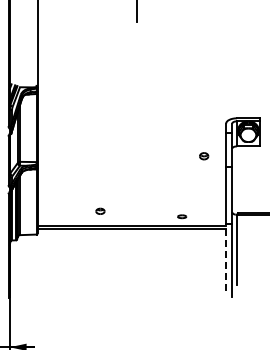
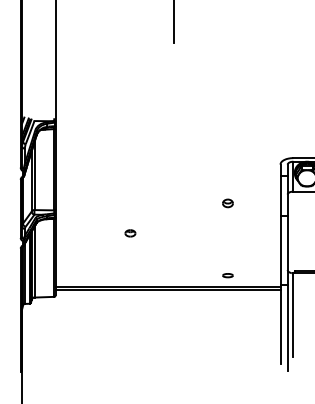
part: (204, 156) -> (228, 203), moved
part: (100, 210) -> (130, 232), moved
line: (226, 256) -> (280, 323), dashed -> solid

